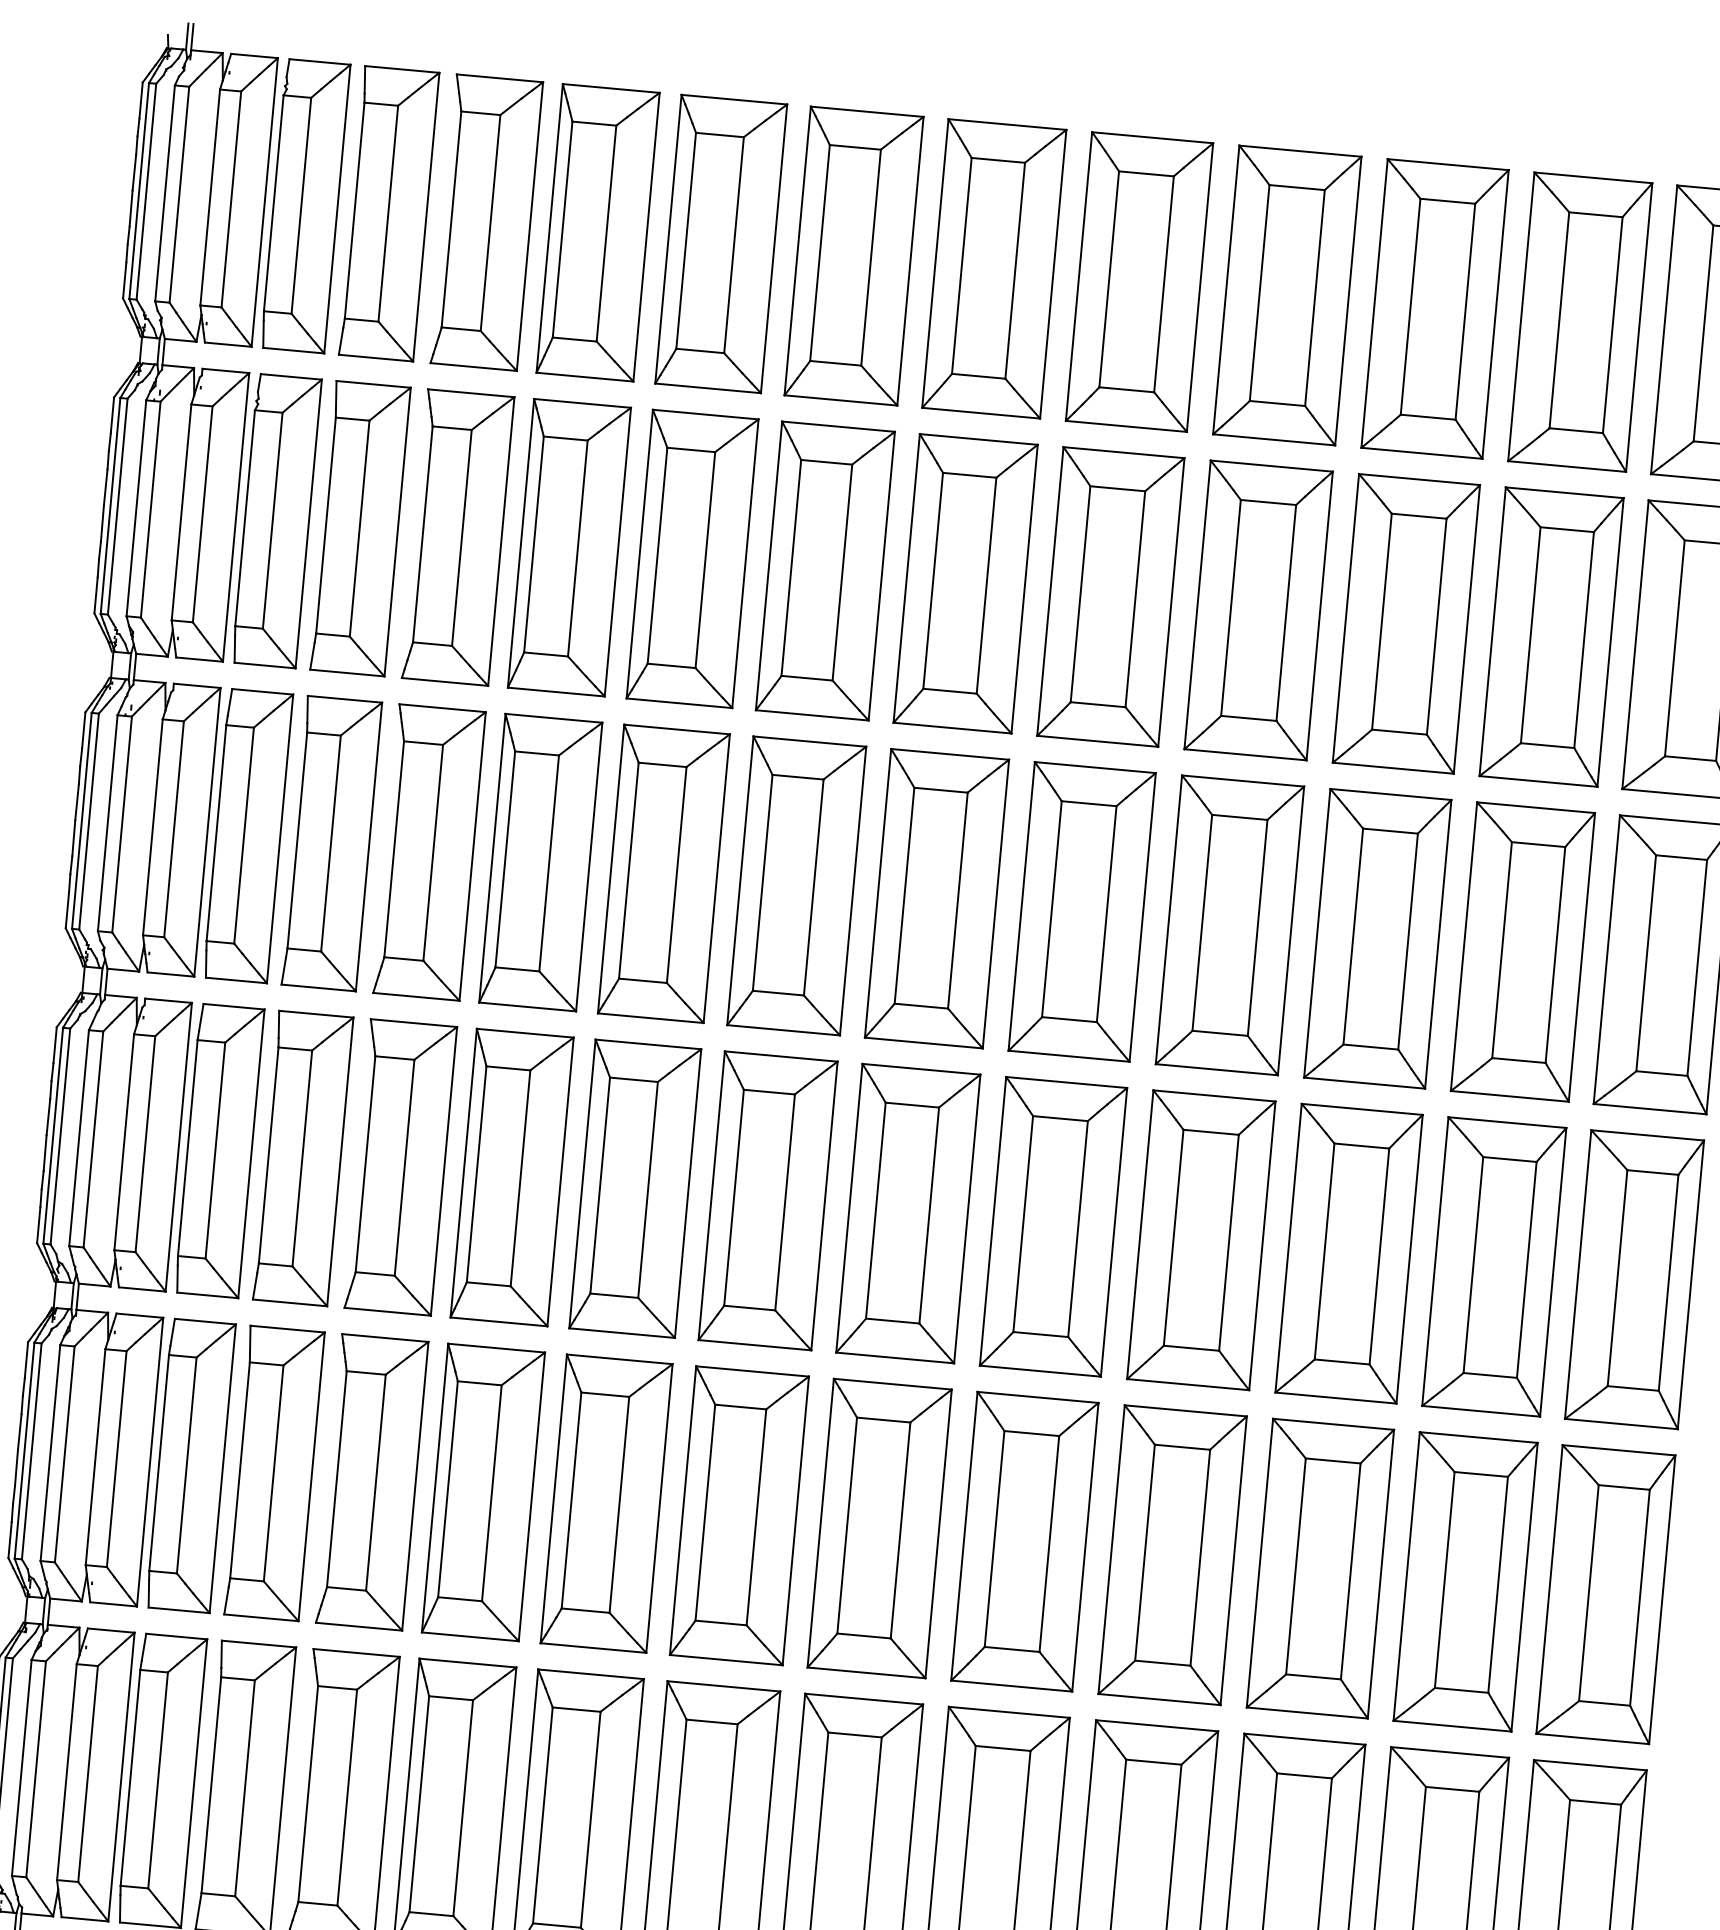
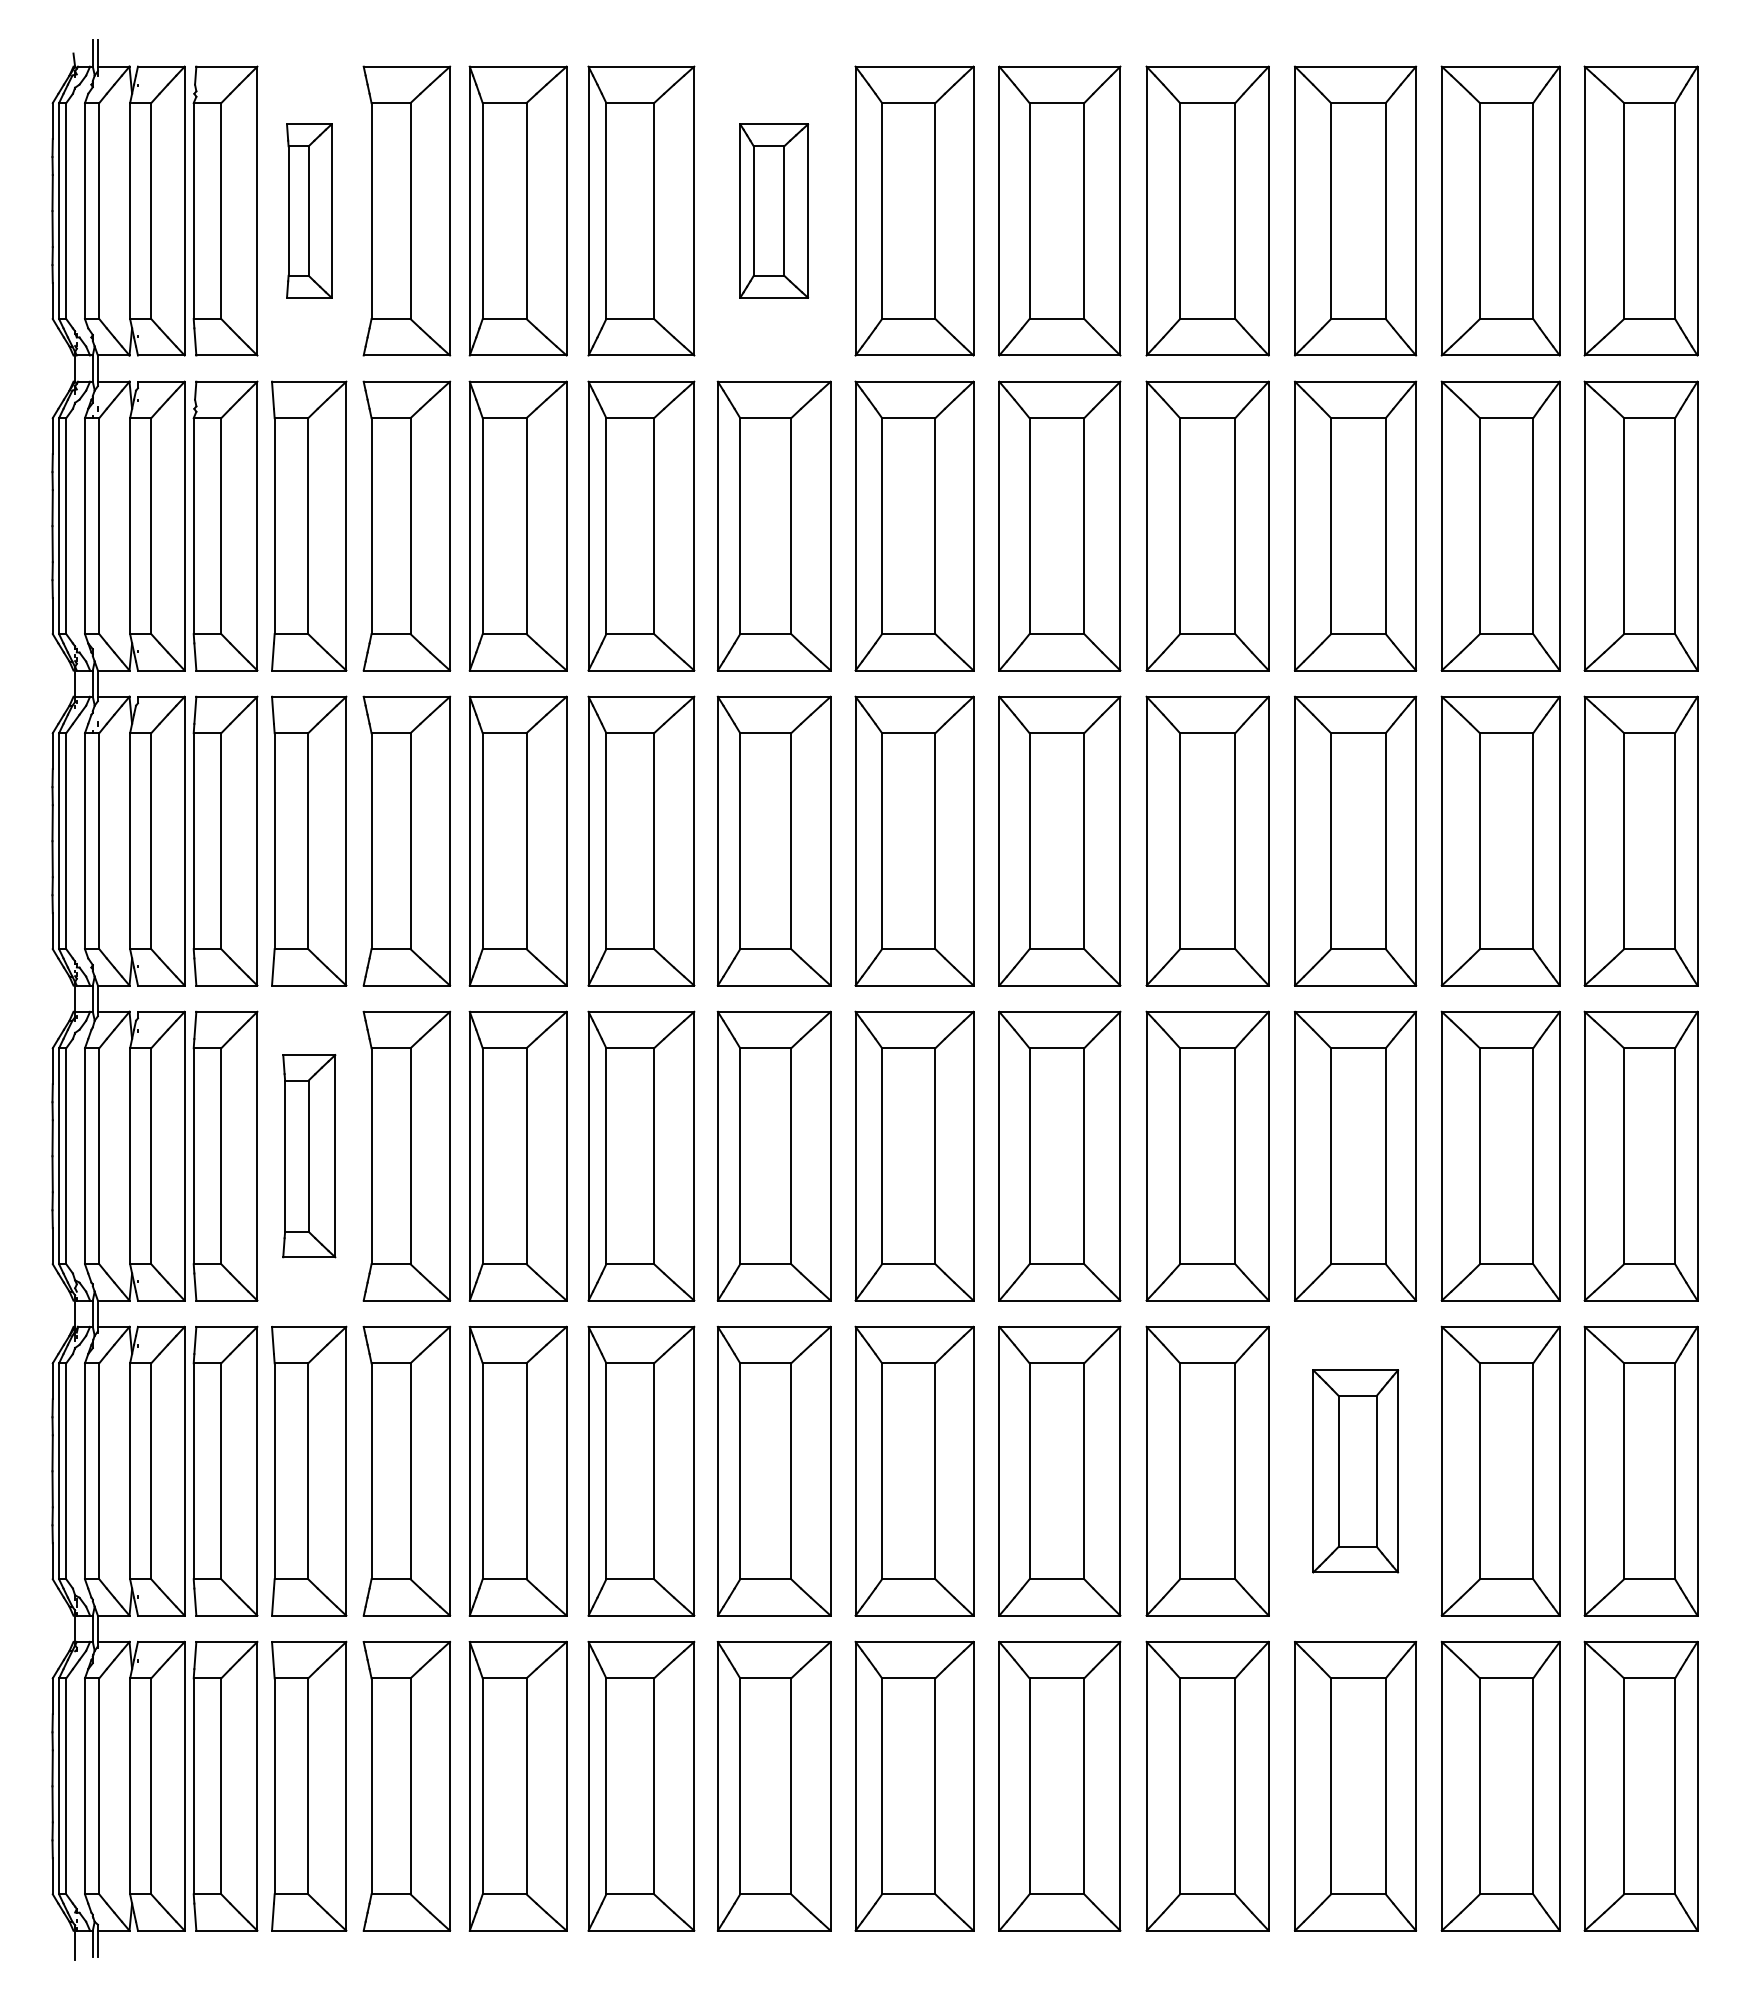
part: (389, 213) -> (309, 210), size x0.6
part: (853, 255) -> (773, 210), size x0.6
part: (303, 1157) -> (309, 1155), size x0.7
part: (1320, 1568) -> (1355, 1471), size x0.7

